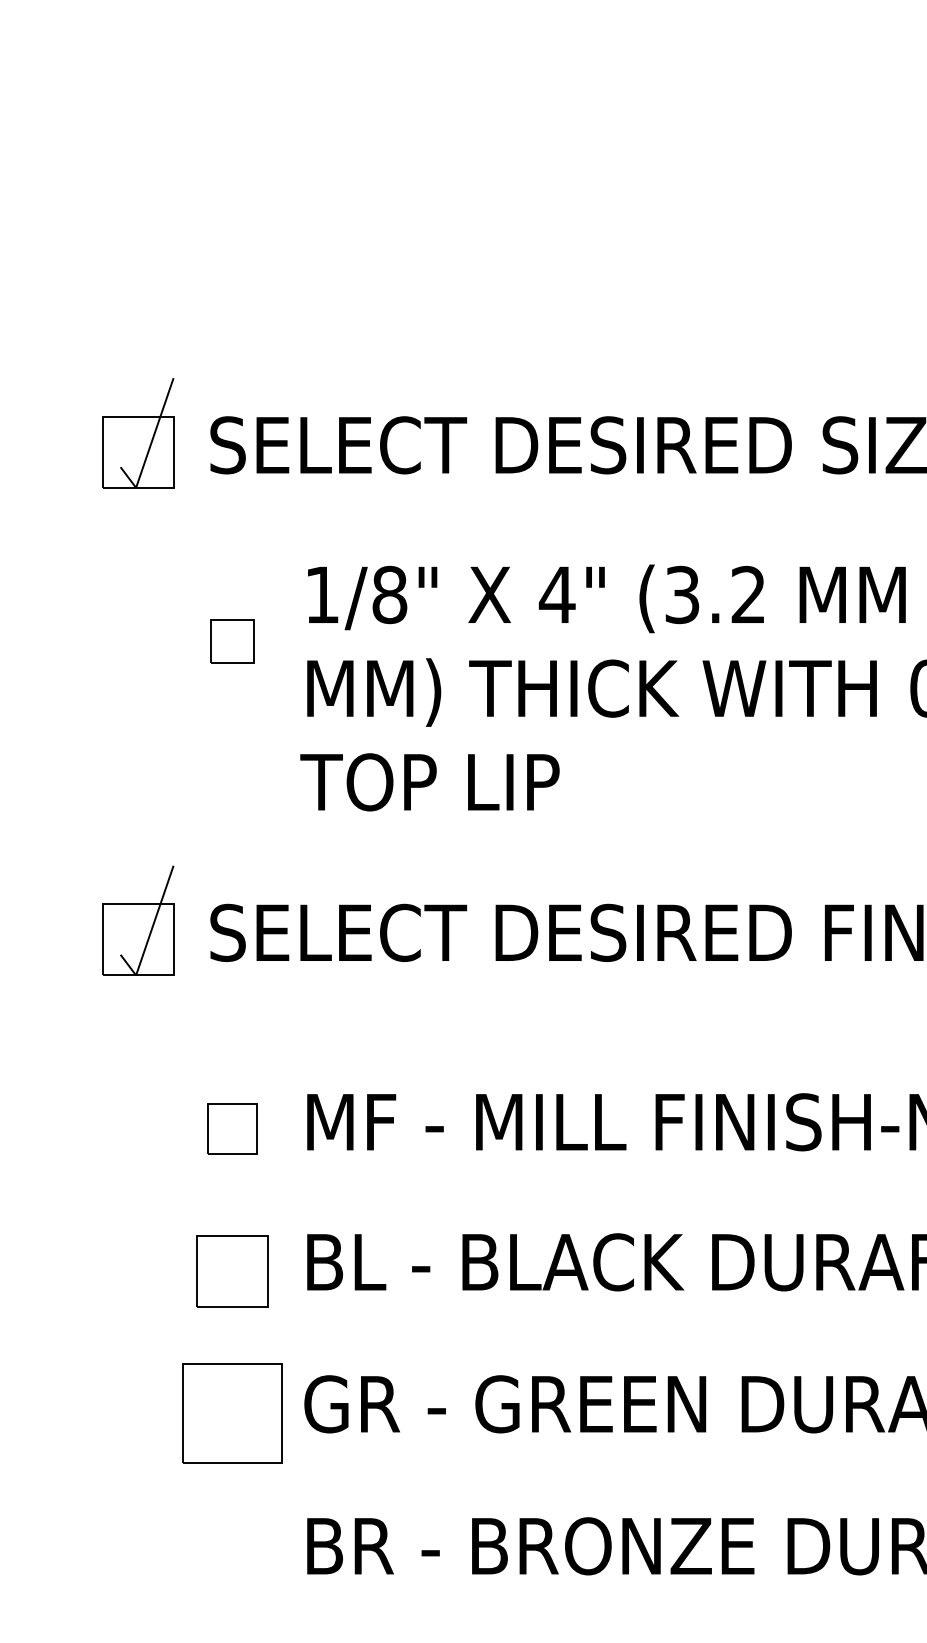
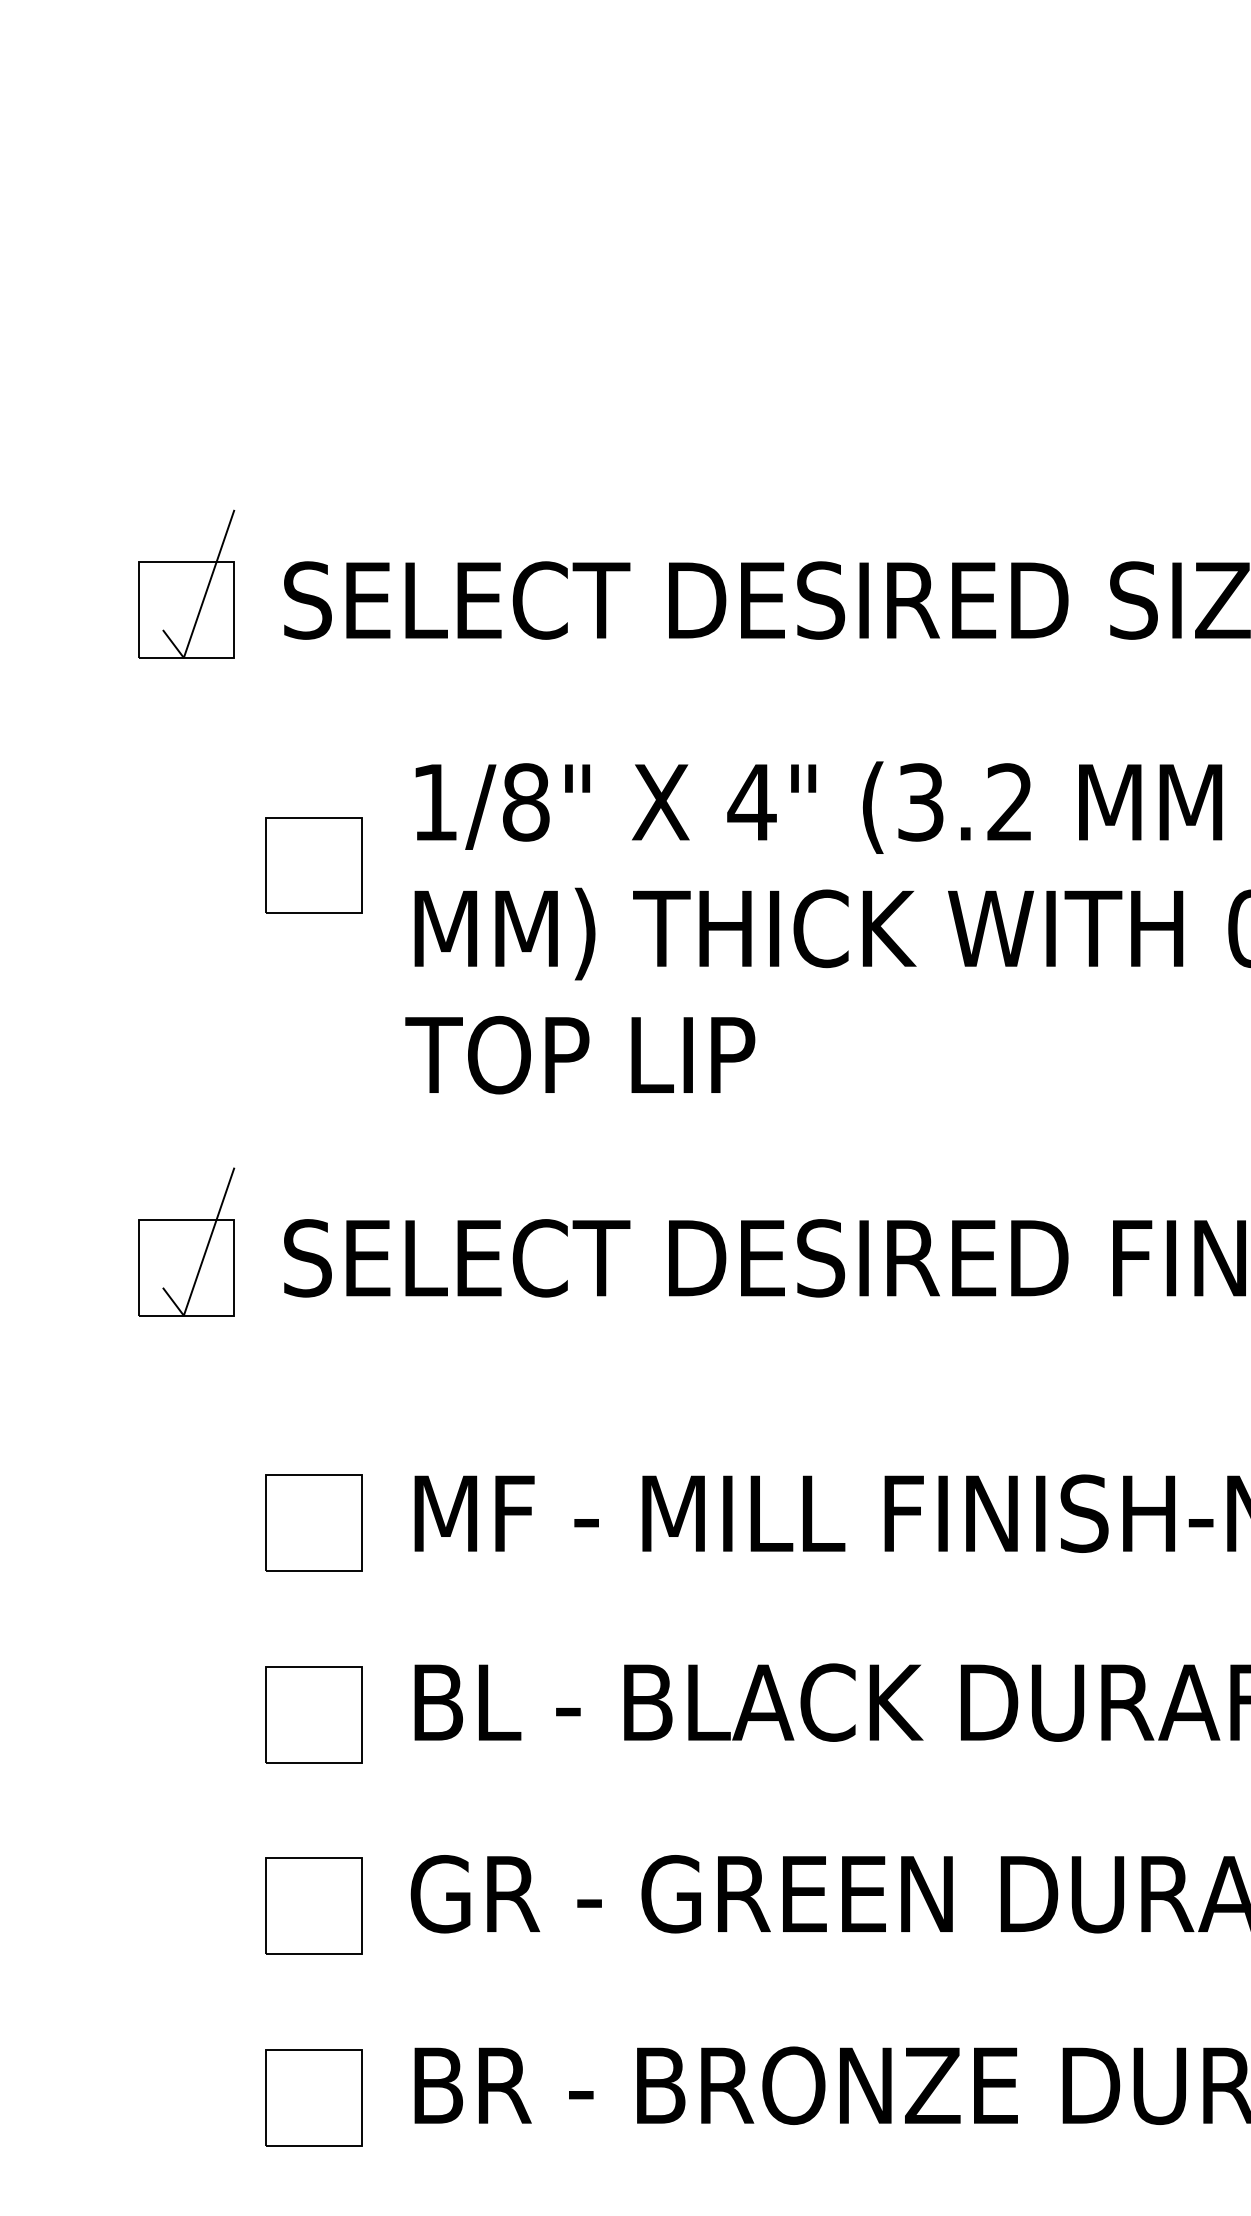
part: (232, 641) -> (313, 865), size x1.67
part: (232, 1128) -> (313, 1522), size x1.43
part: (232, 1412) -> (313, 1905), size x0.71
part: (232, 1555) -> (313, 2097), added

